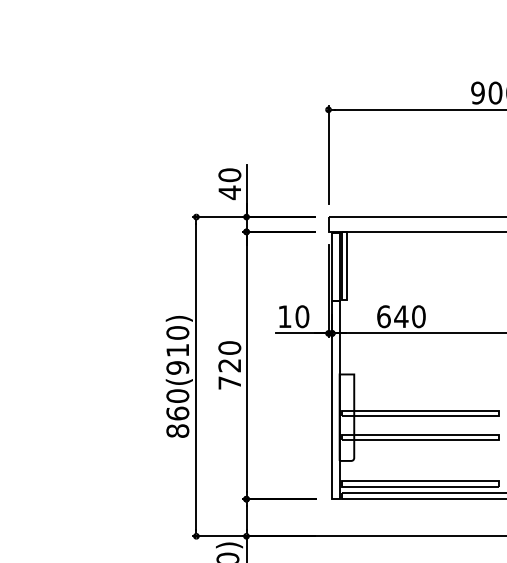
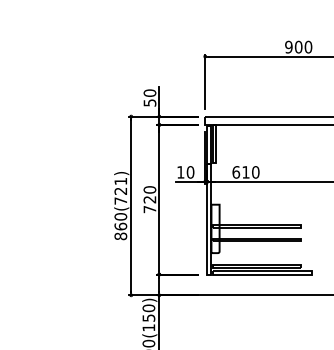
text: (229, 193) -> (149, 103), 40 -> 50
text: (400, 316) -> (245, 172), 640 -> 610
text: (177, 349) -> (120, 190), 860(910) -> 860(721)

